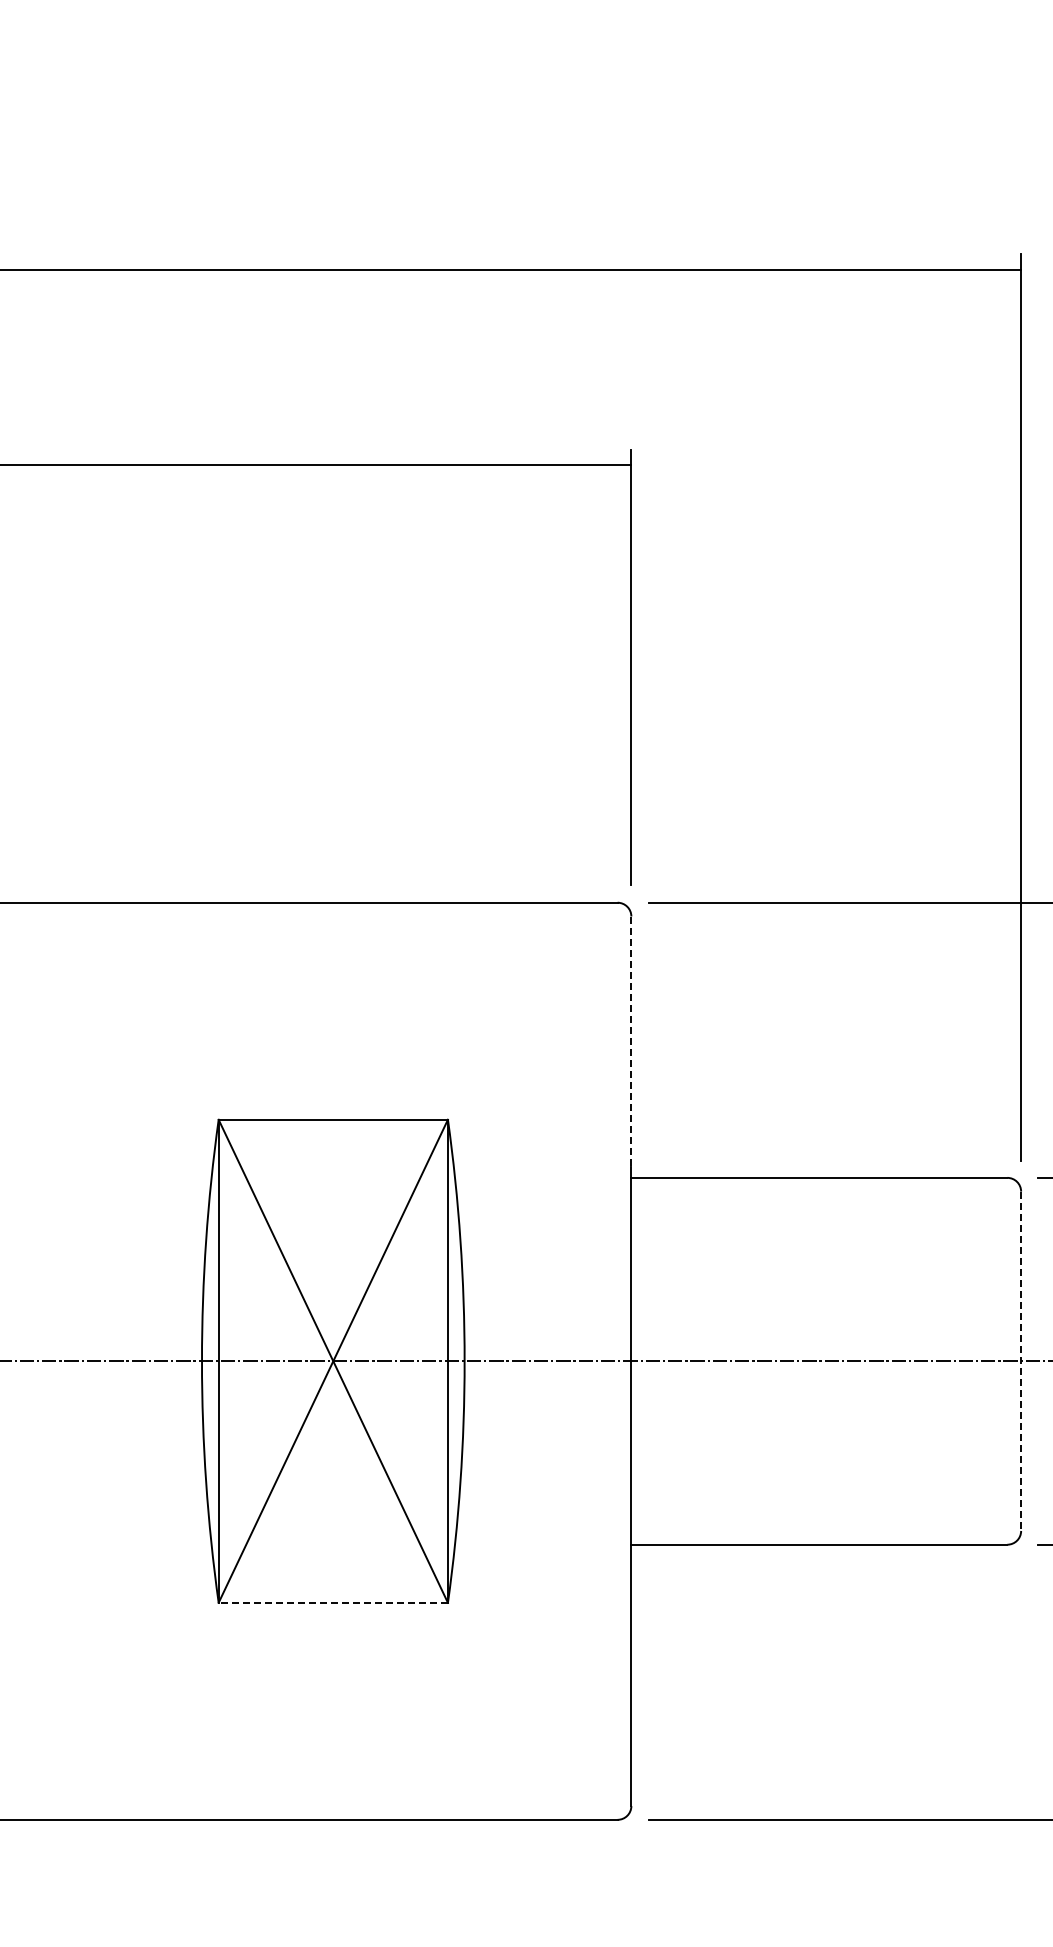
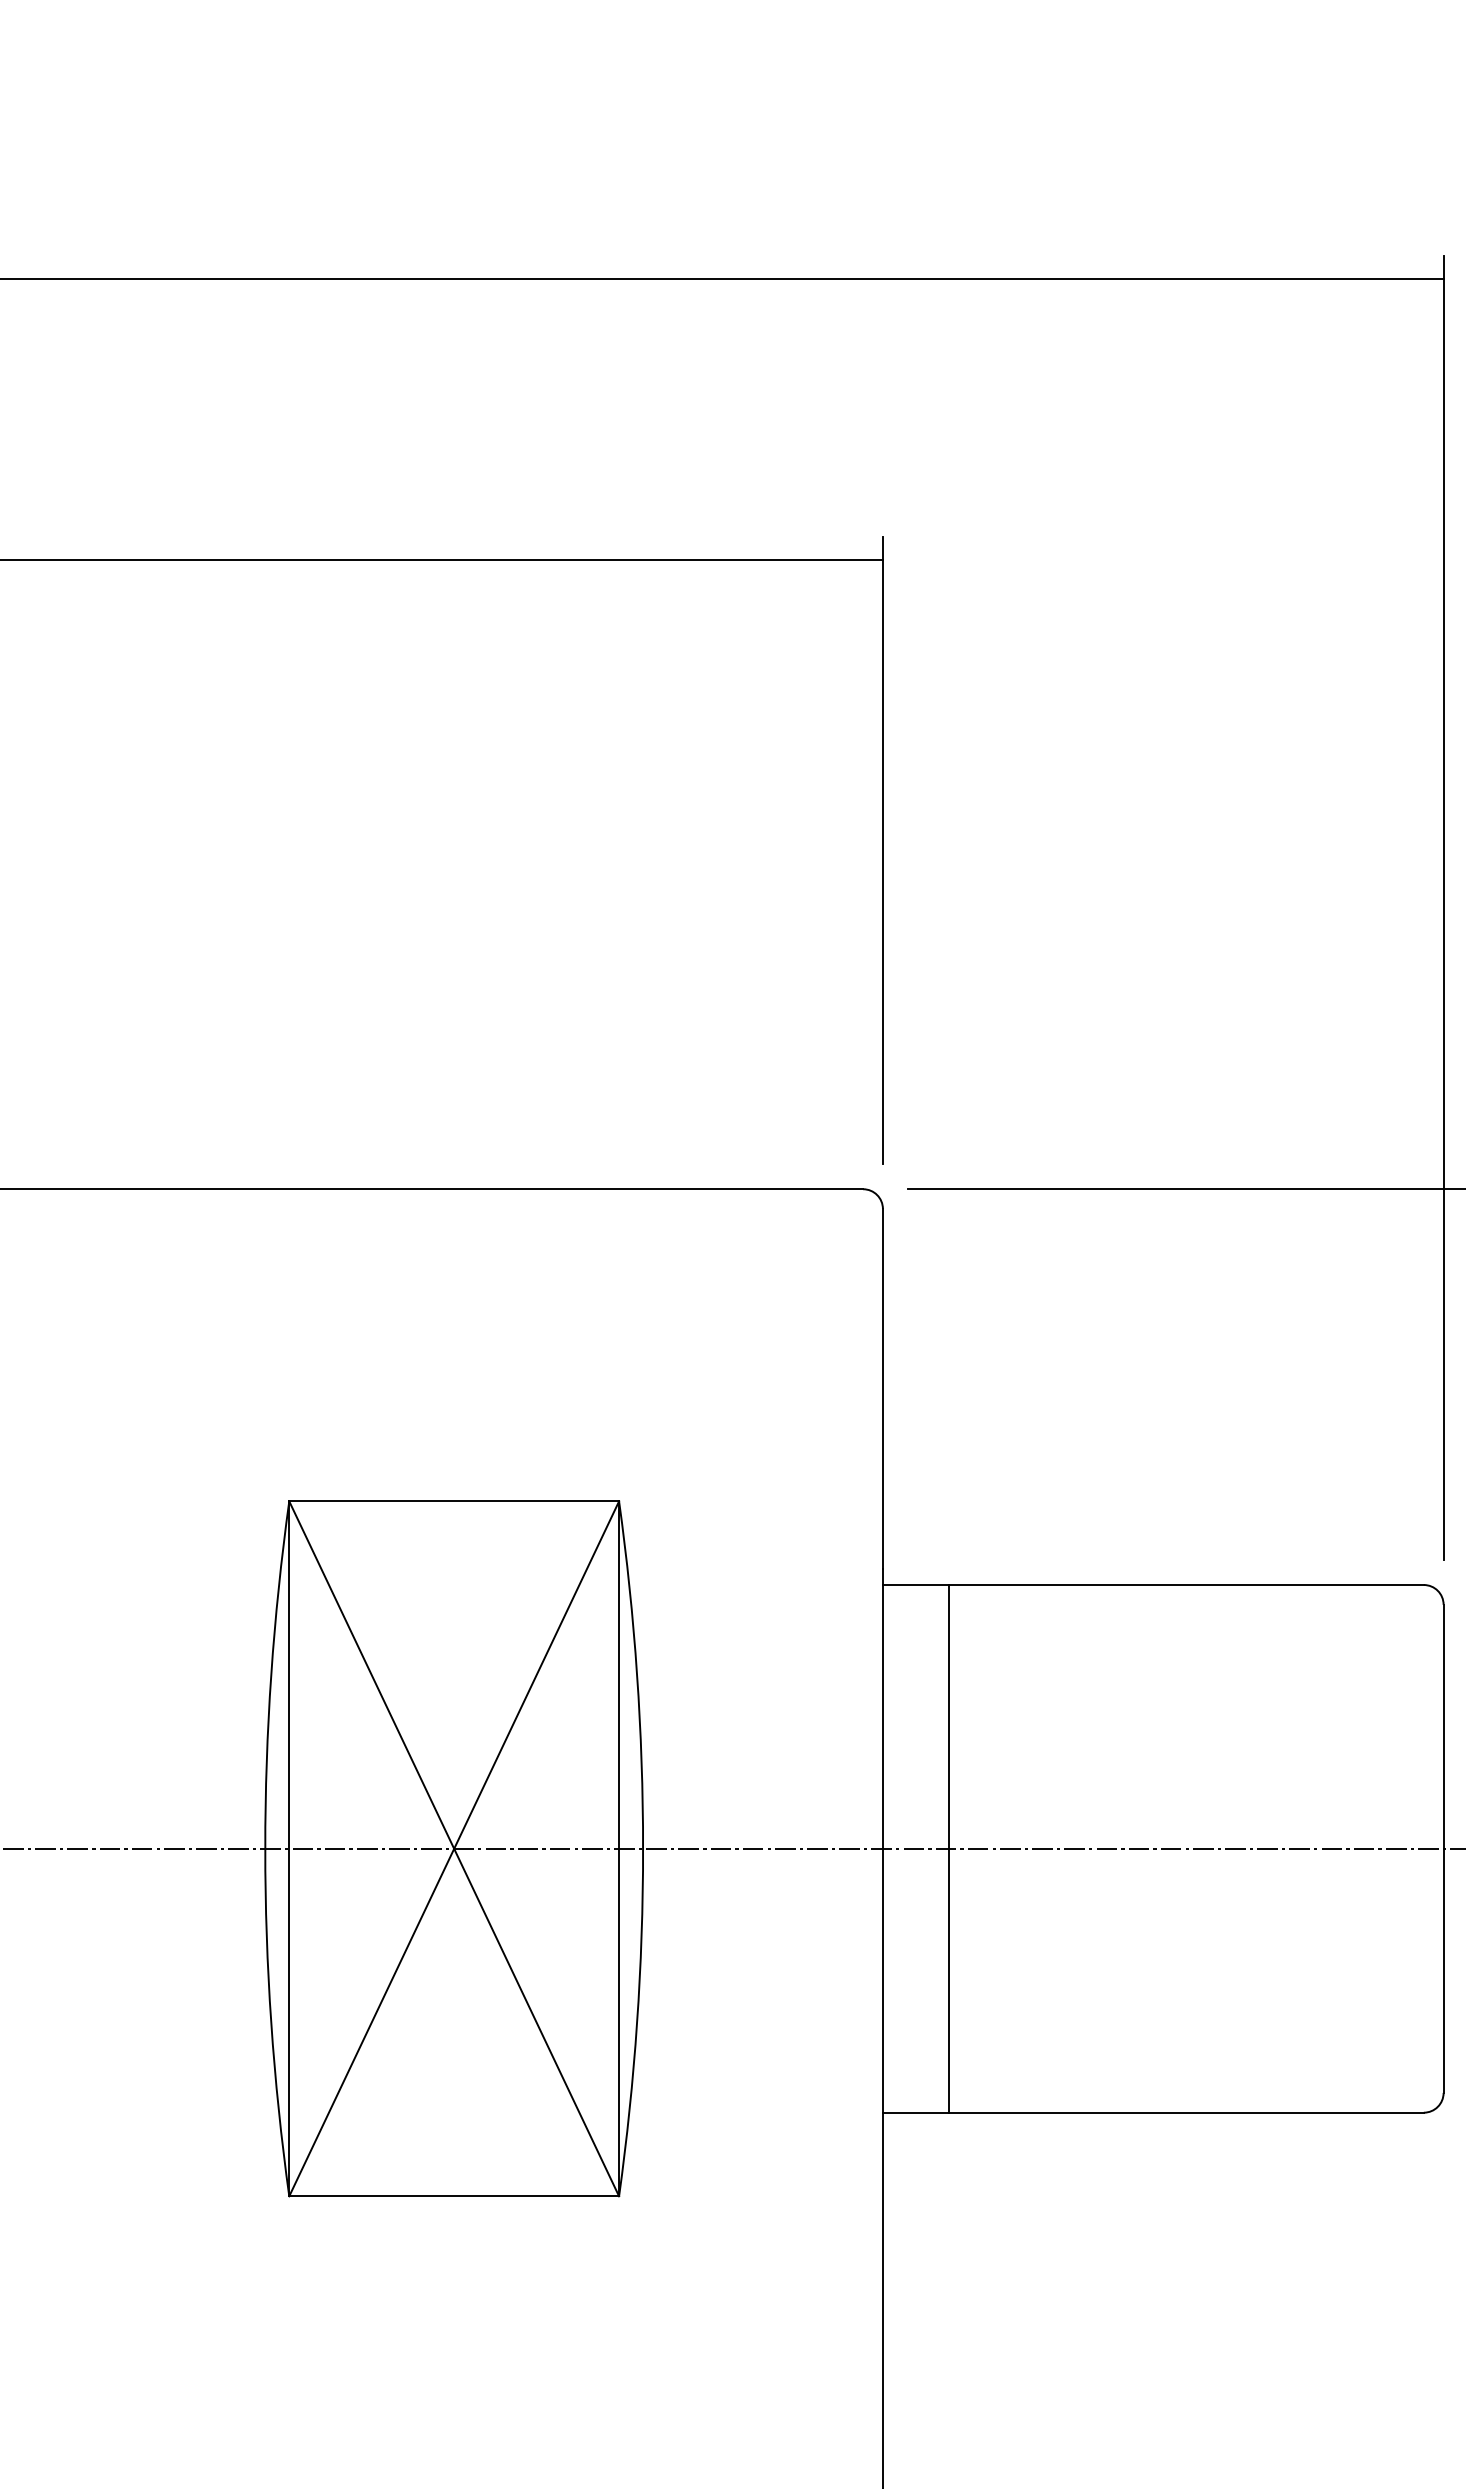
line: (631, 1042) -> (883, 1390), dashed -> solid
line: (677, 1360) -> (949, 1847), added
line: (1021, 1361) -> (1444, 1849), dashed -> solid
line: (333, 1602) -> (454, 2195), dashed -> solid

